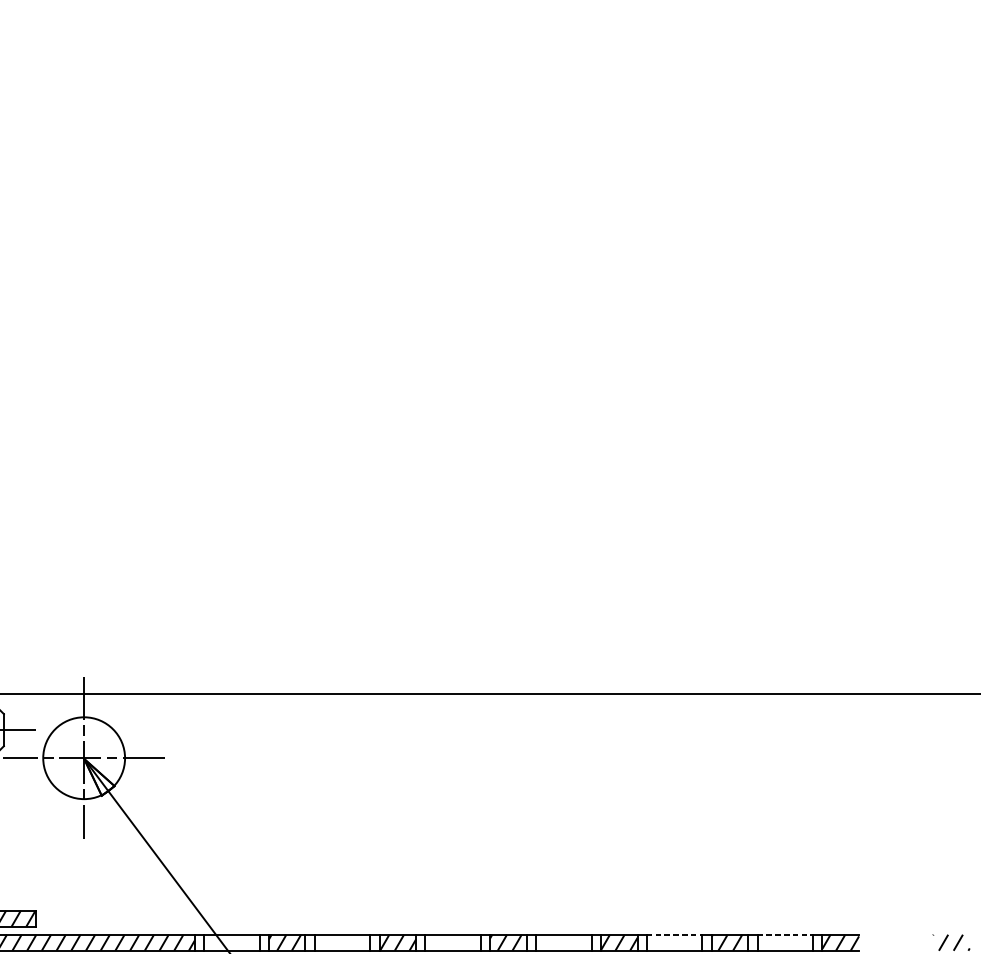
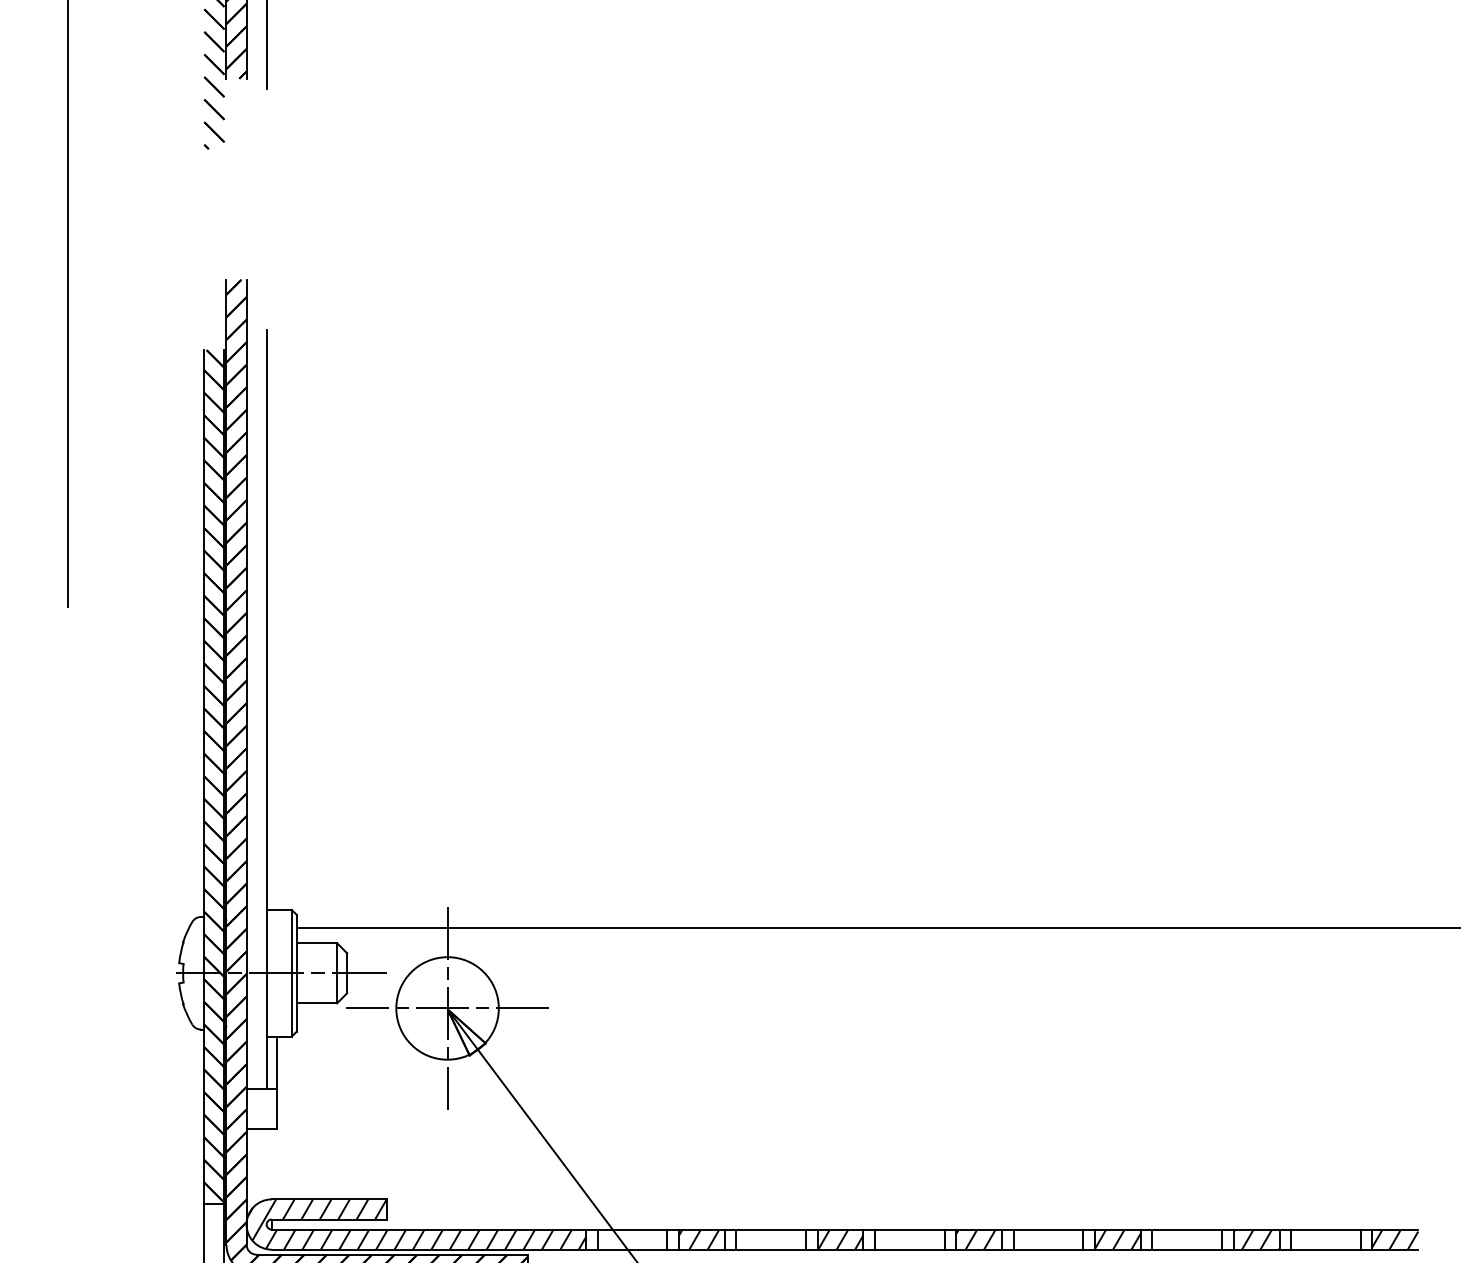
line: (674, 934) -> (1187, 1229), dashed -> solid
line: (785, 934) -> (1325, 1229), dashed -> solid

